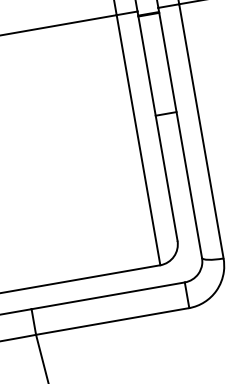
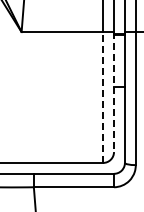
line: (158, 126) -> (114, 92), solid -> dashed
line: (139, 140) -> (103, 97), solid -> dashed

